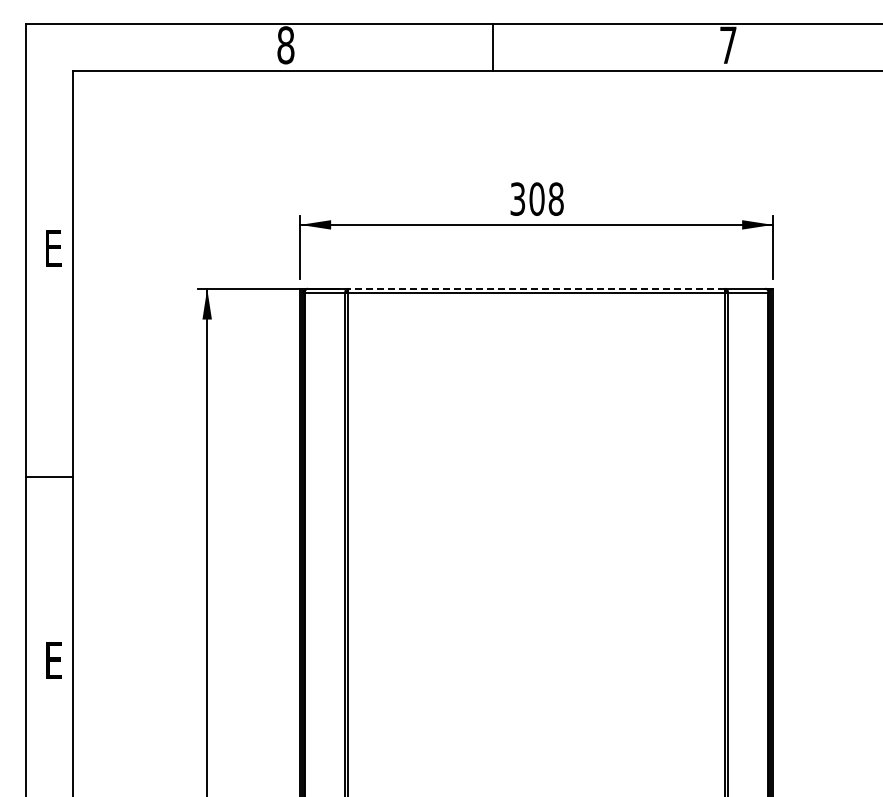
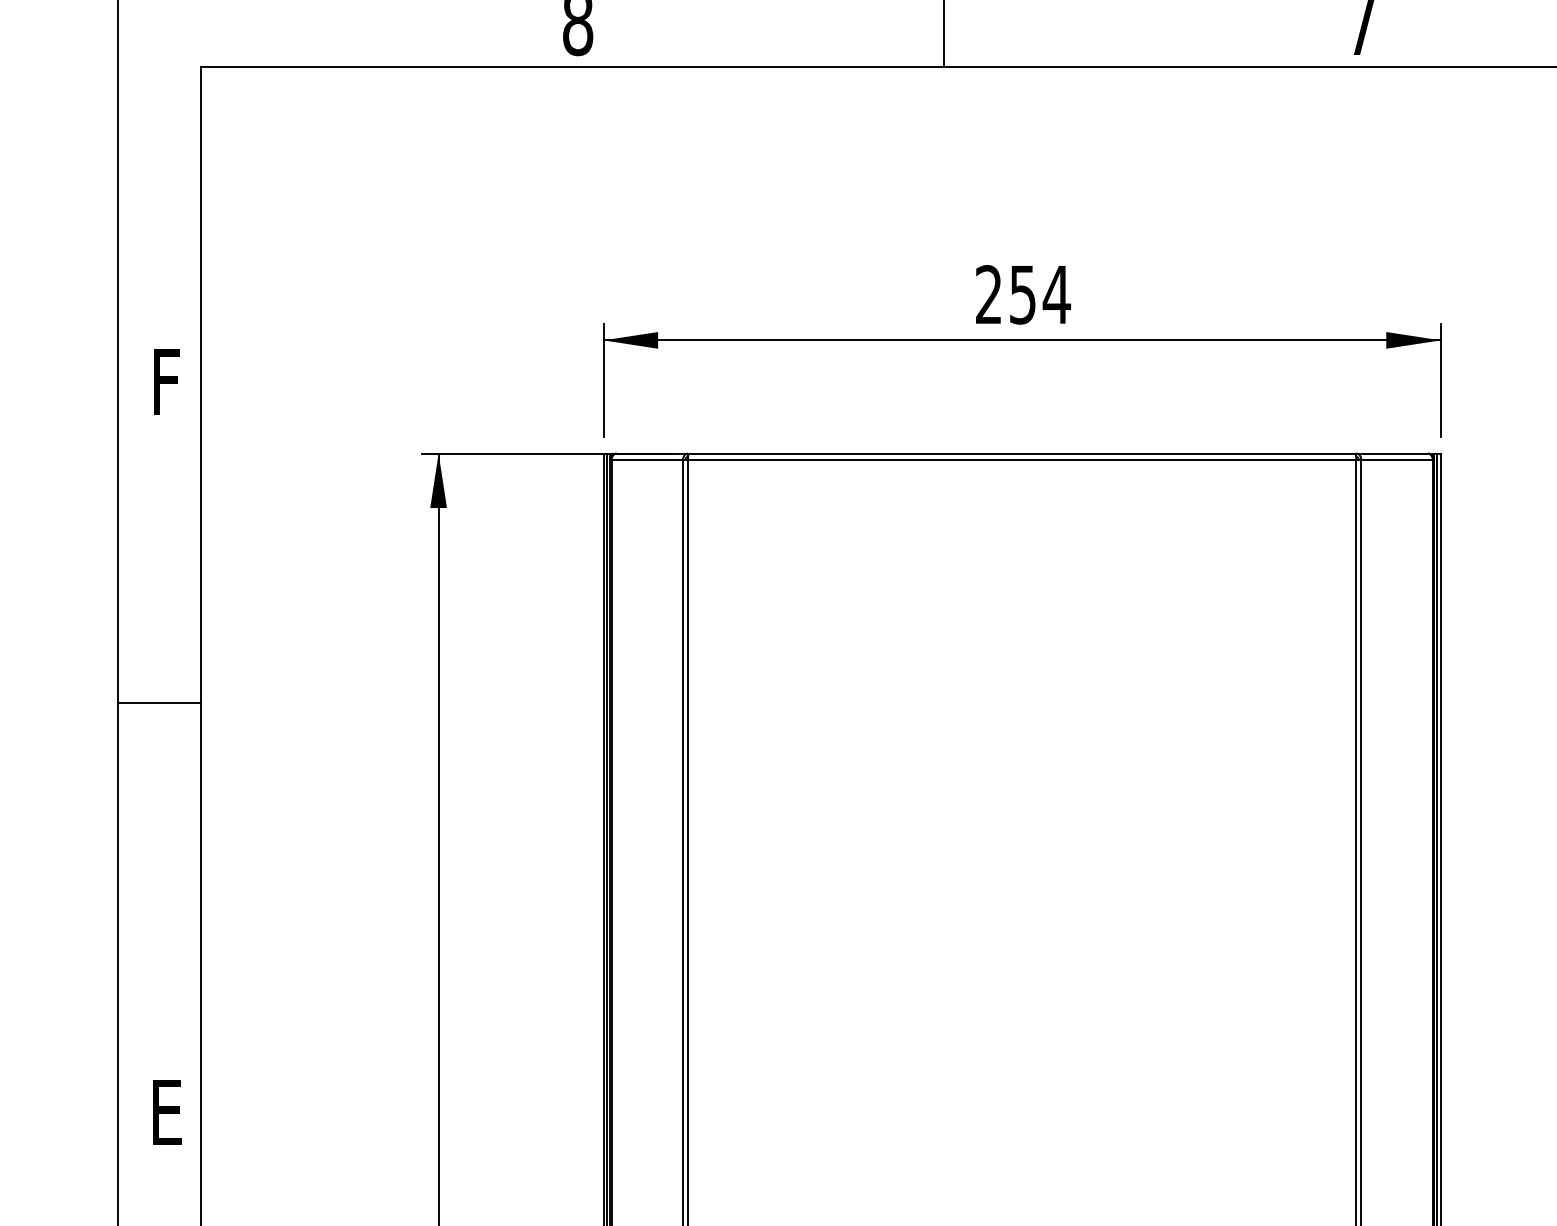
text: (537, 198) -> (1023, 293), 308 -> 254
text: (53, 248) -> (166, 382), E -> F
line: (536, 288) -> (1021, 453), dashed -> solid
line: (49, 476) -> (159, 702), moved

